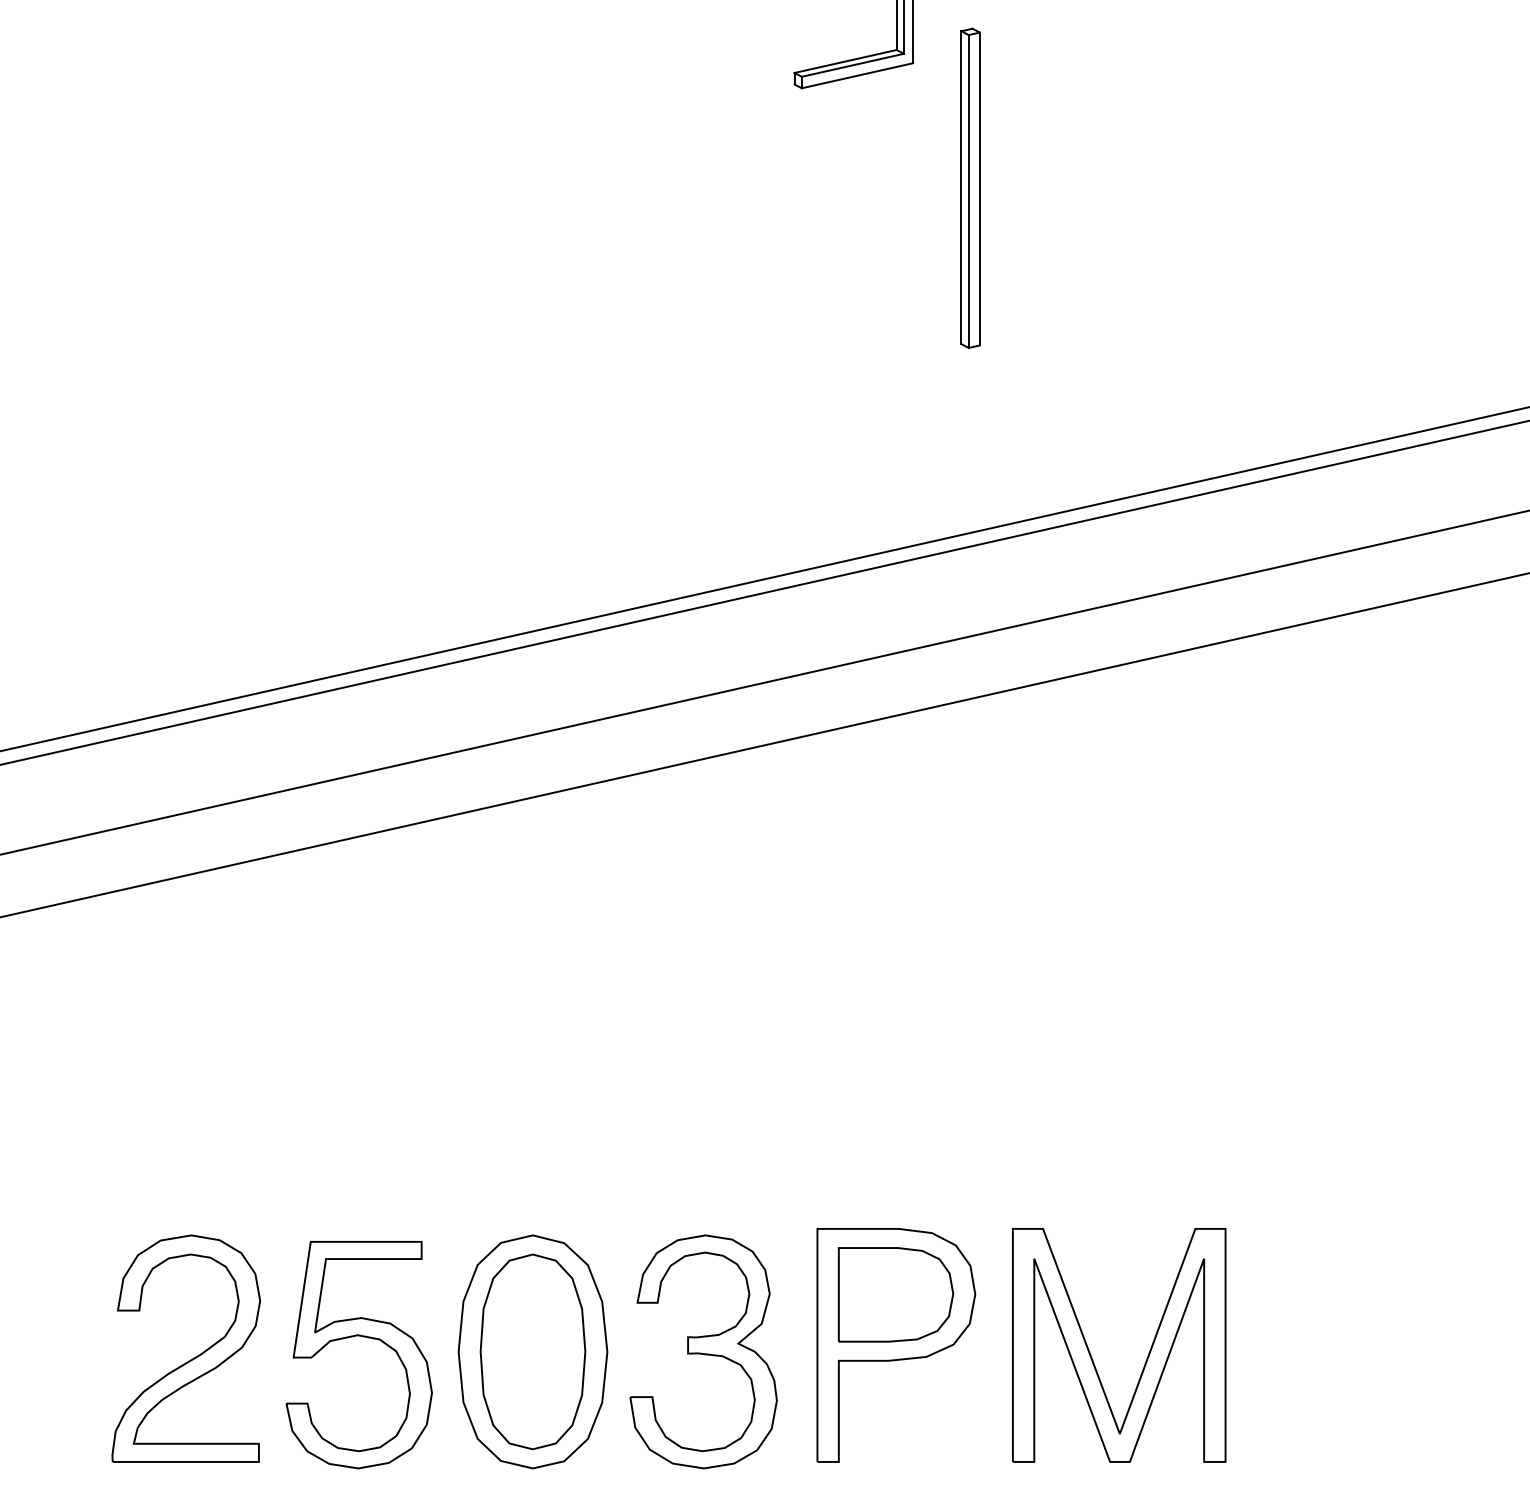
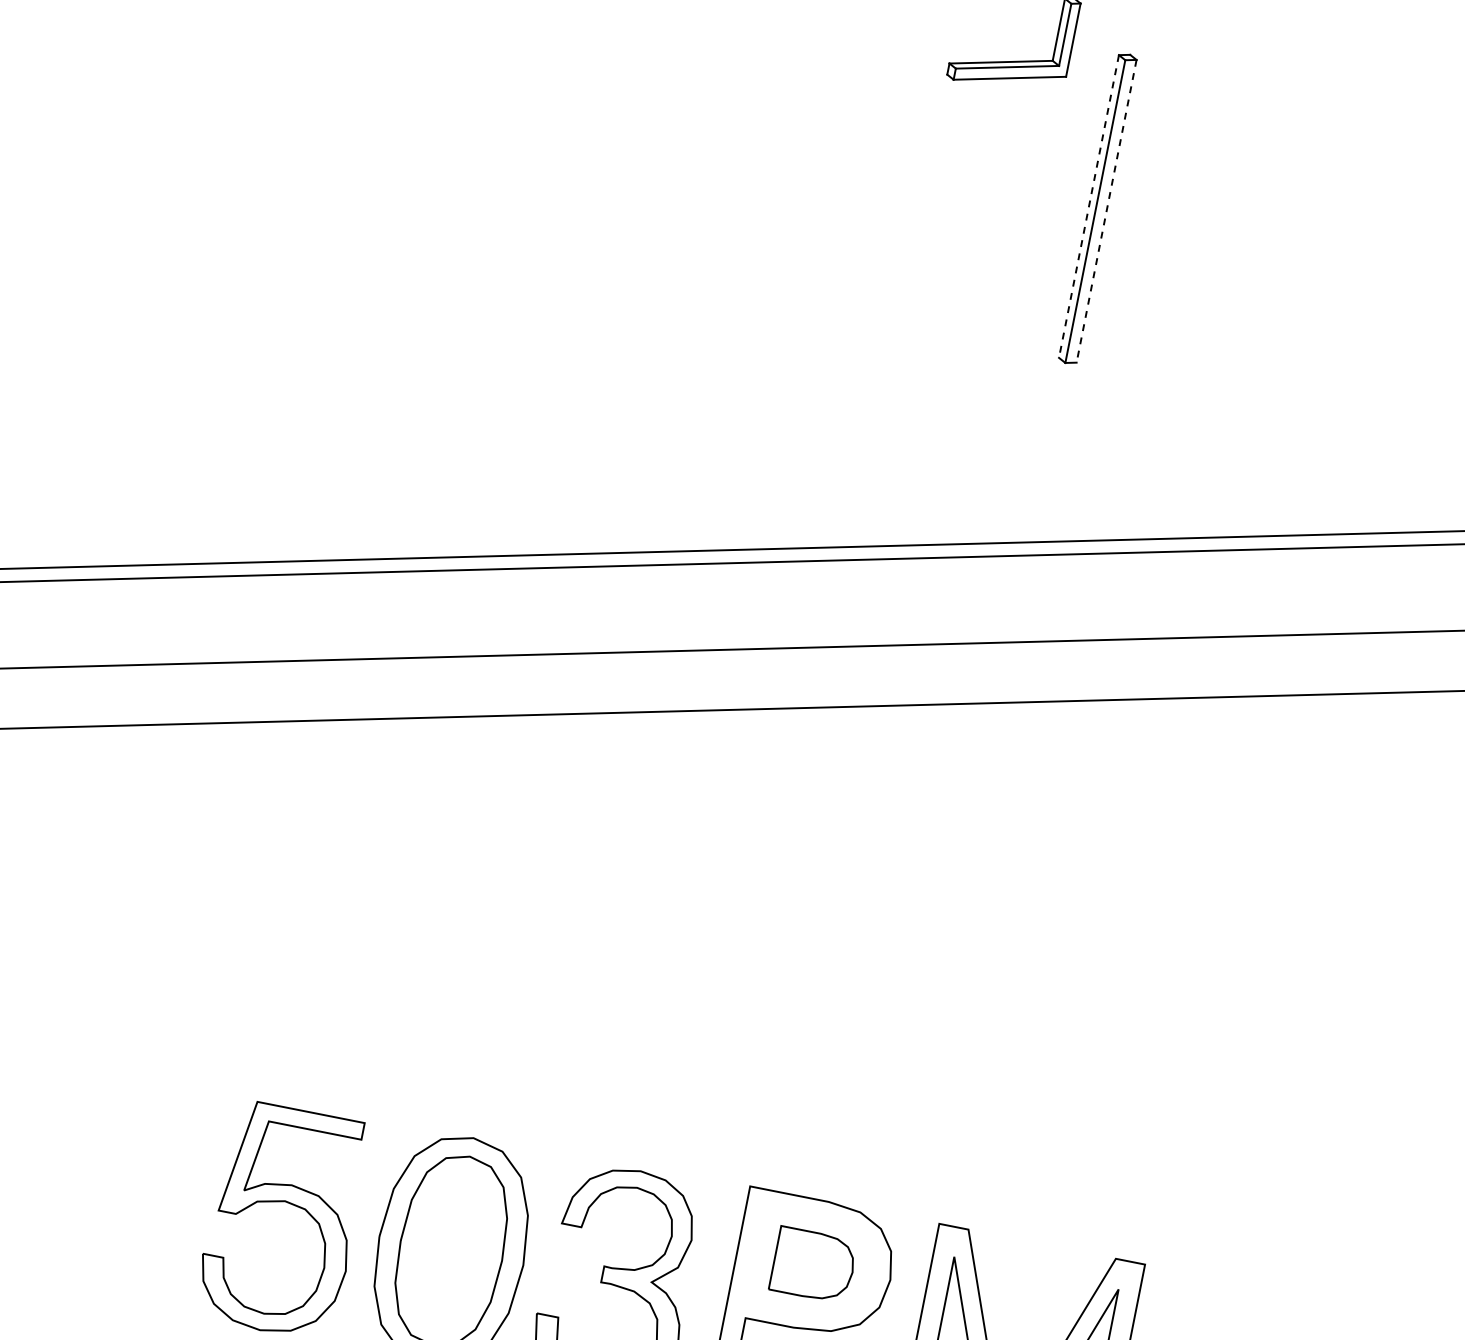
line: (961, 188) -> (1088, 207), solid -> dashed
line: (979, 189) -> (1106, 211), solid -> dashed
part: (896, 1294) -> (814, 1265), size x0.7
part: (193, 1357) -> (121, 1191), removed

